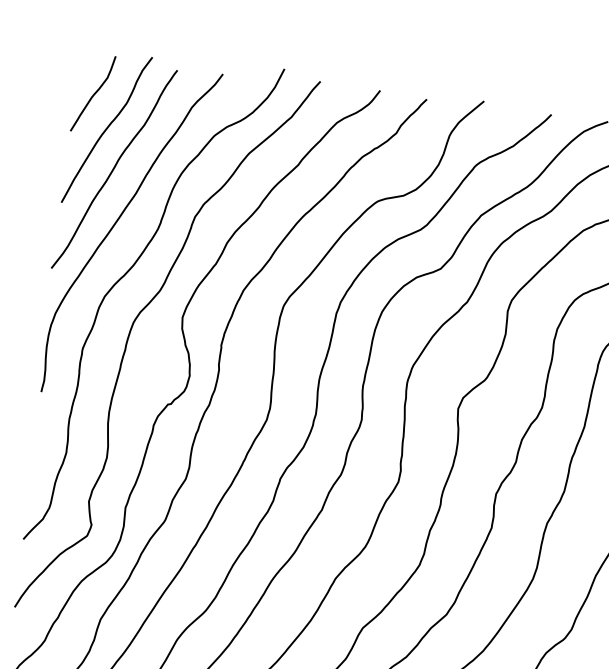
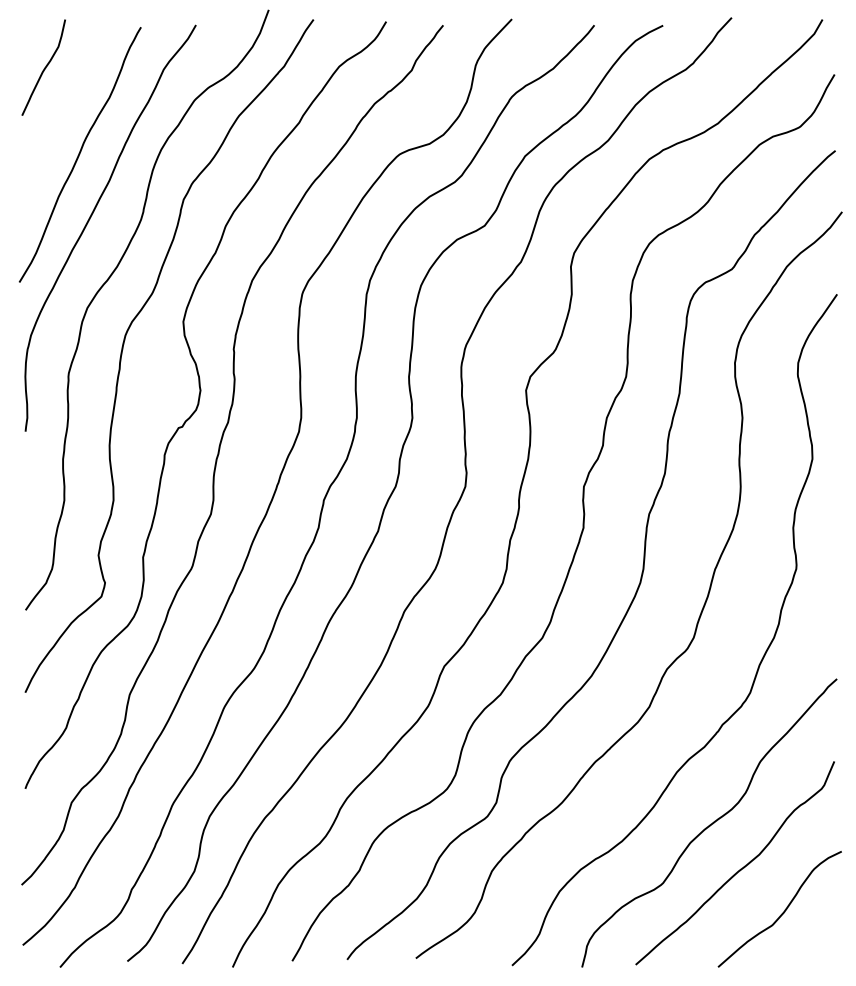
curve: (106, 129) -> (65, 108), removed

